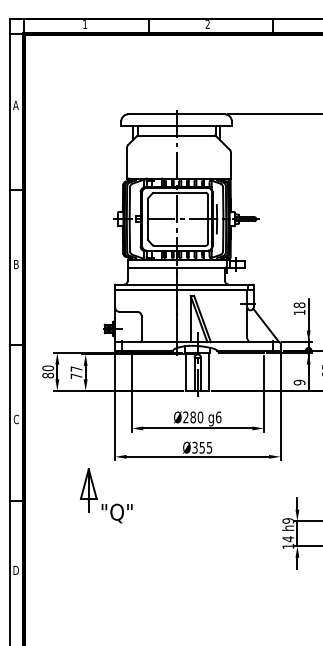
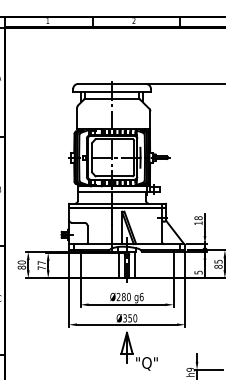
text: (299, 382) -> (198, 272), 9 -> 5
text: (209, 447) -> (135, 318), Ø355 -> Ø350
part: (97, 497) -> (133, 352), moved

